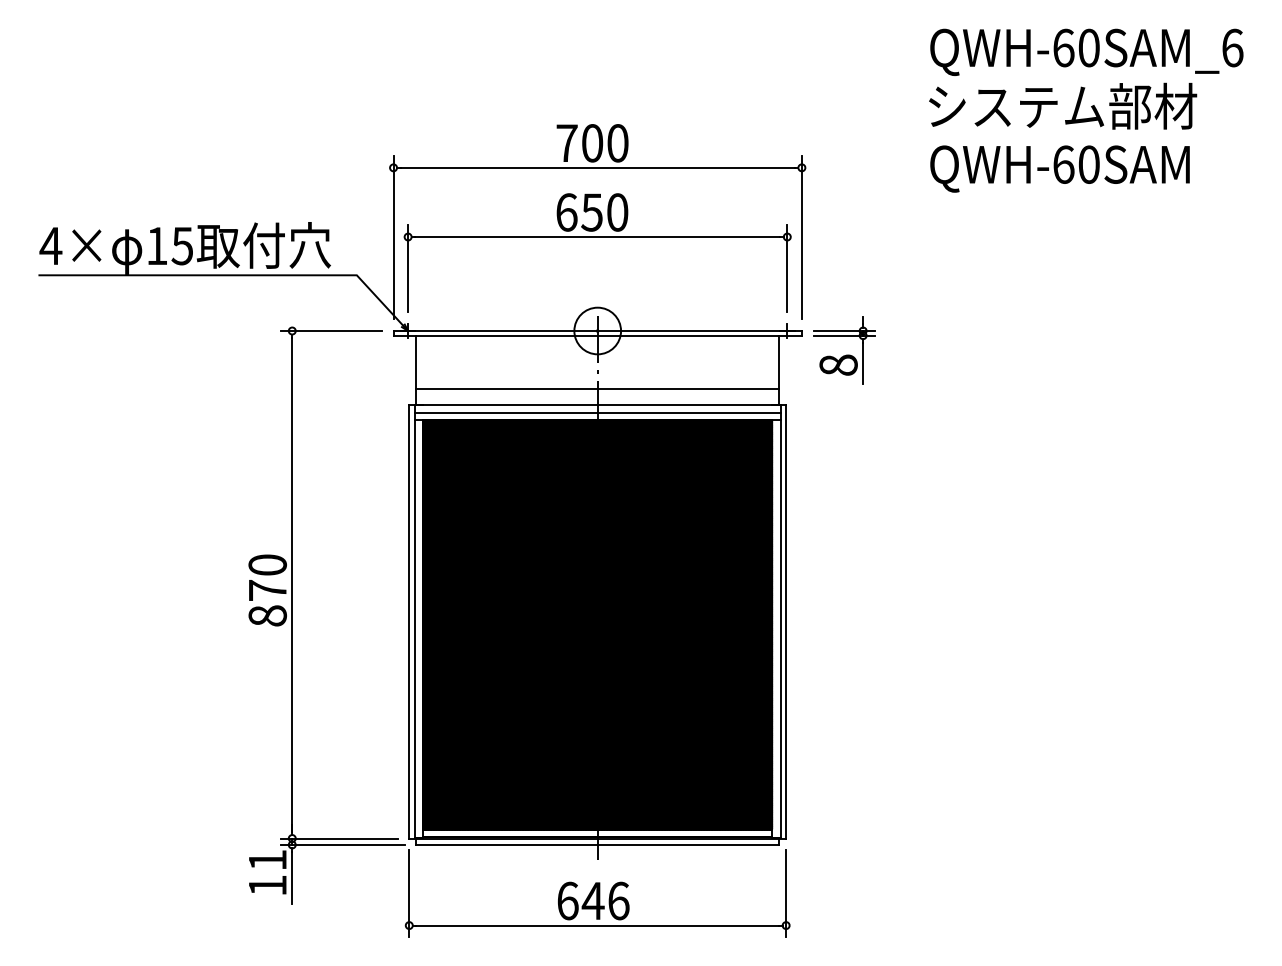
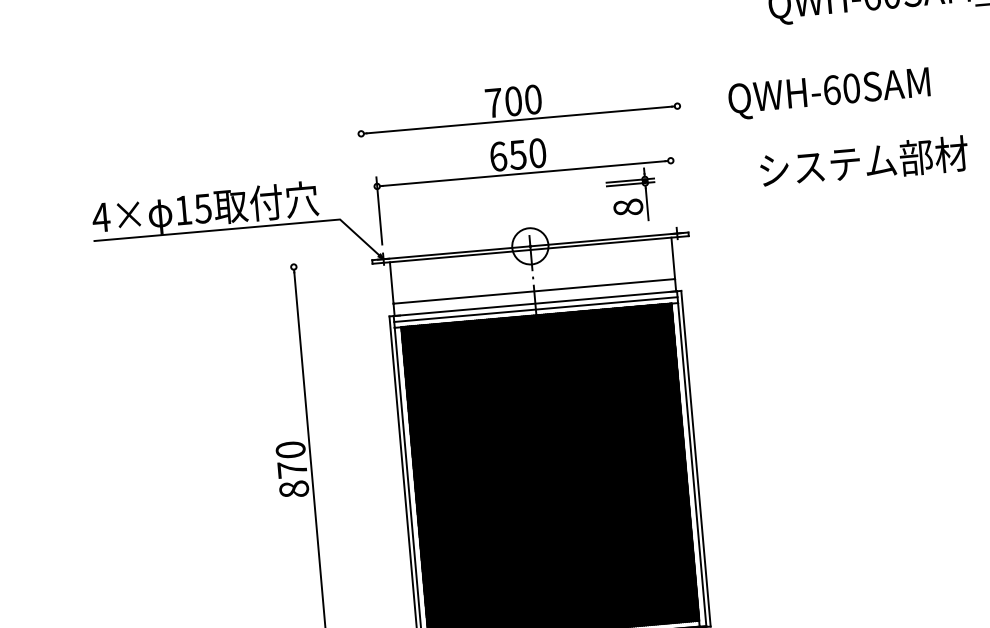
text: (1063, 105) -> (864, 161), moved
text: (1059, 168) -> (828, 93), moved
line: (393, 237) -> (365, 187), removed
line: (801, 237) -> (681, 160), removed
line: (787, 268) -> (673, 185), removed
line: (330, 331) -> (323, 264), removed
part: (844, 350) -> (631, 195), moved

